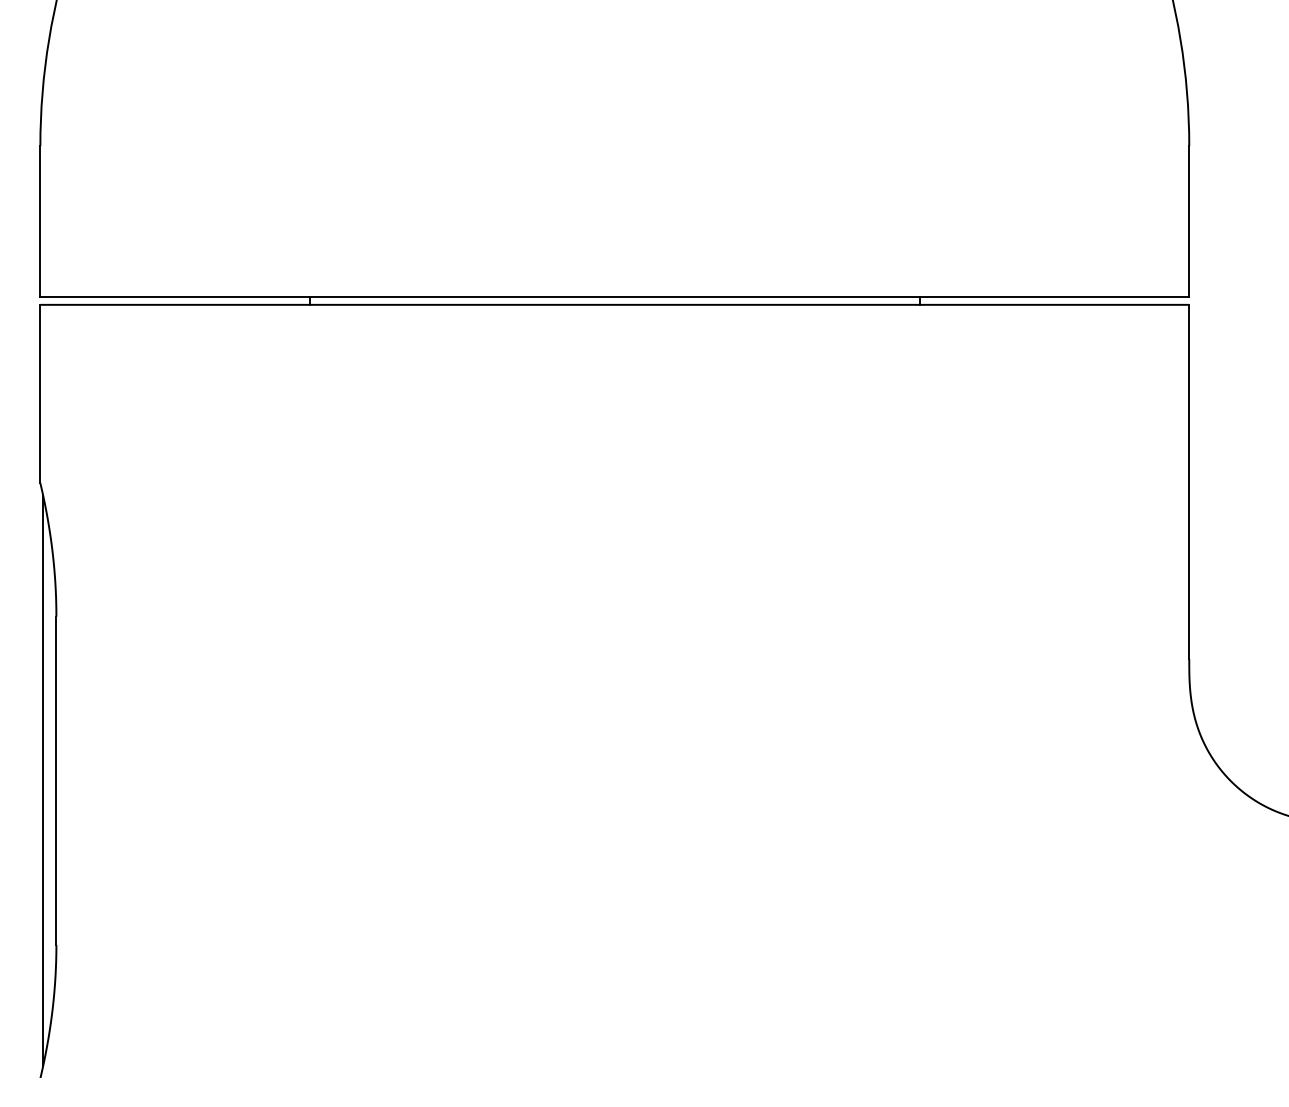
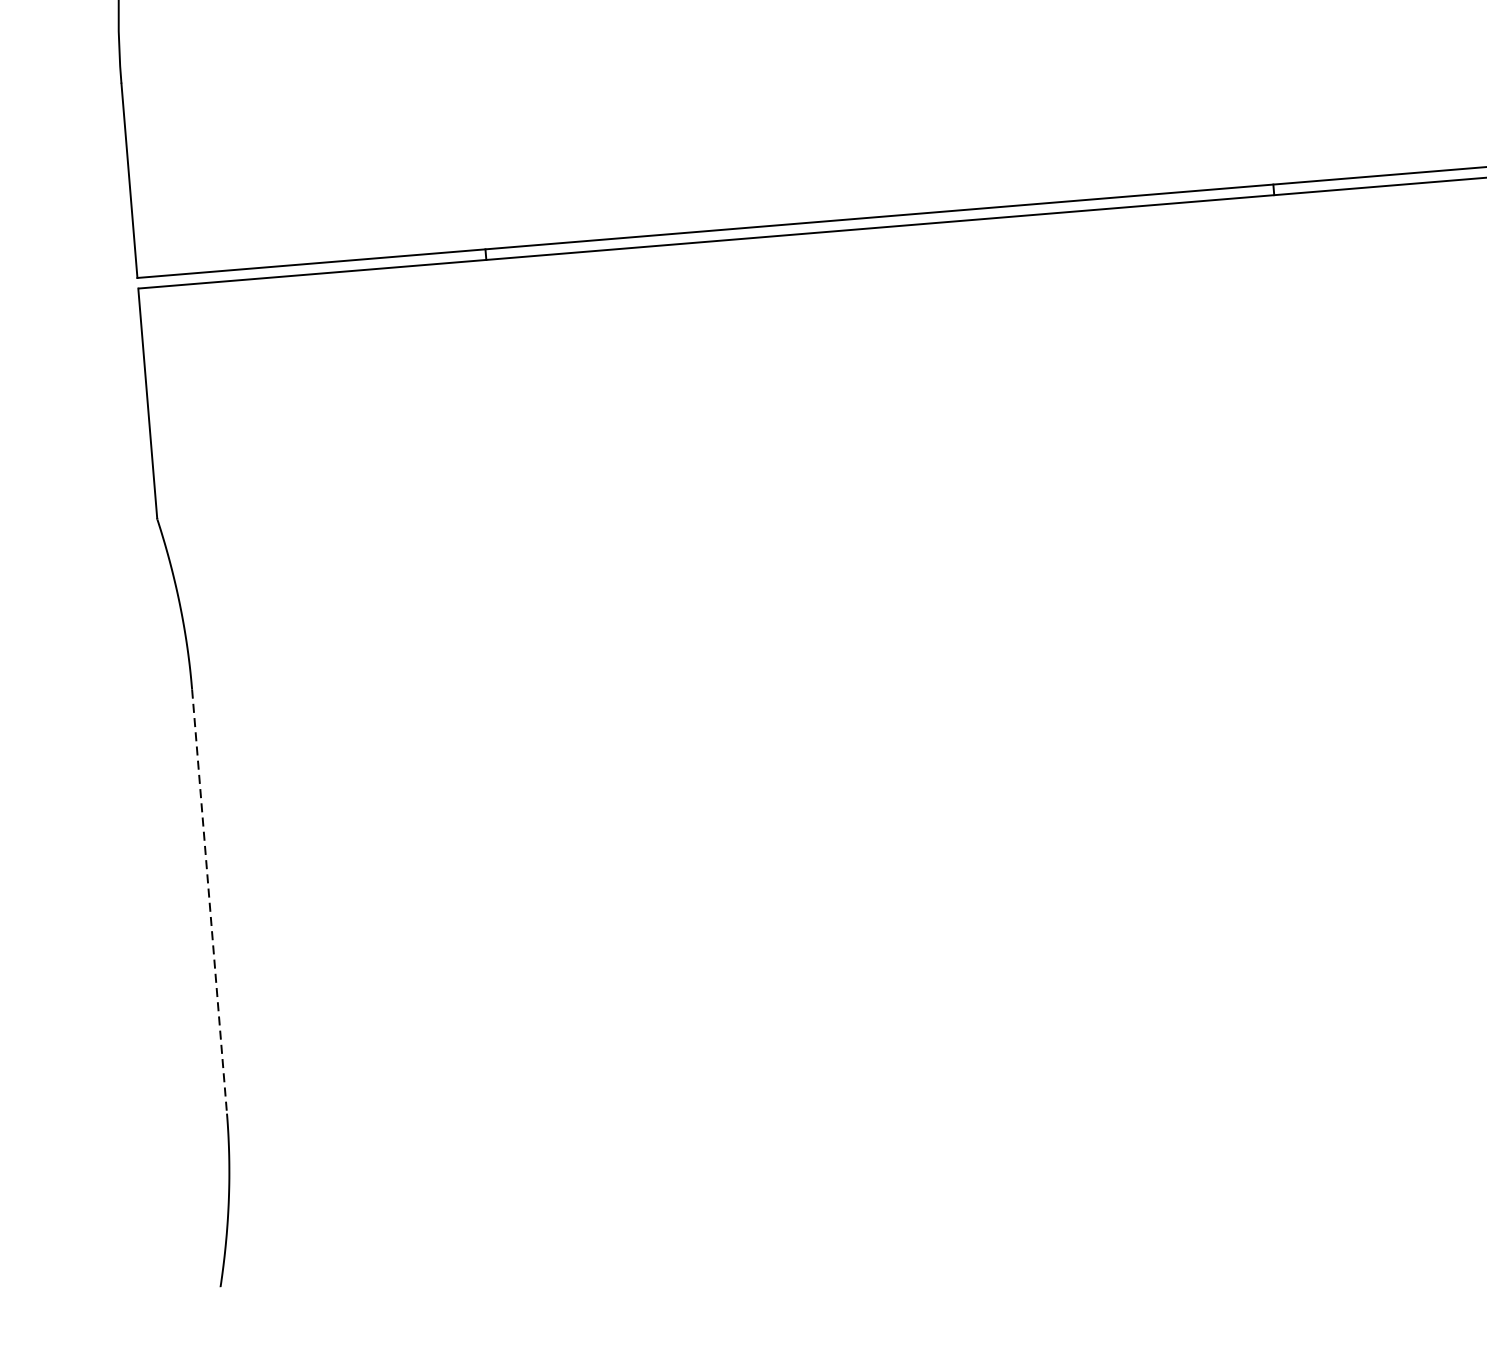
line: (43, 780) -> (192, 902), removed
line: (56, 781) -> (209, 902), solid -> dashed

